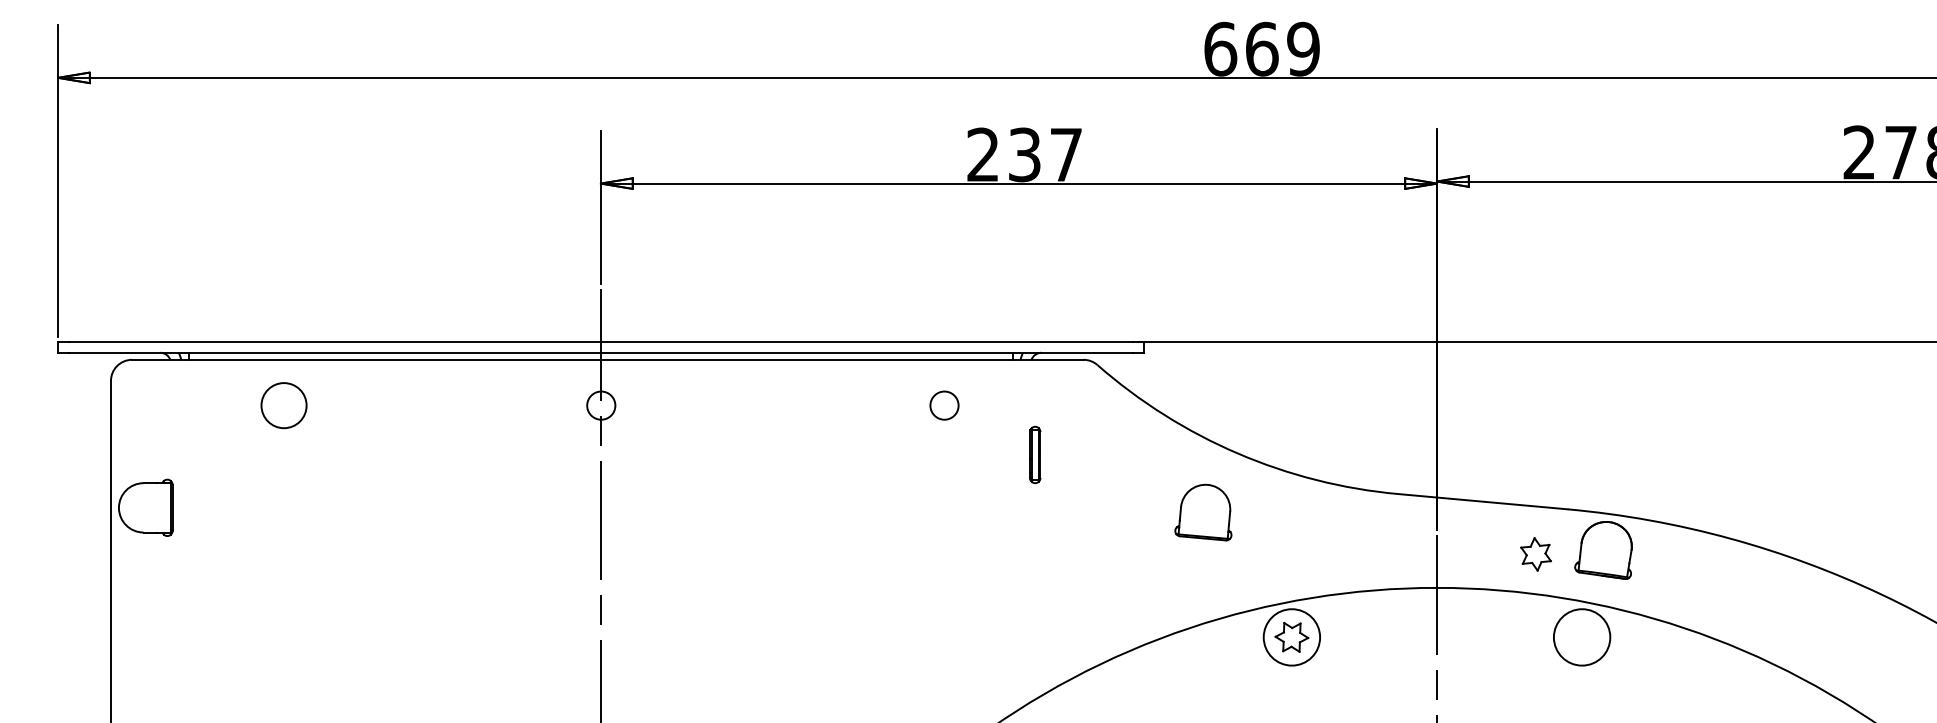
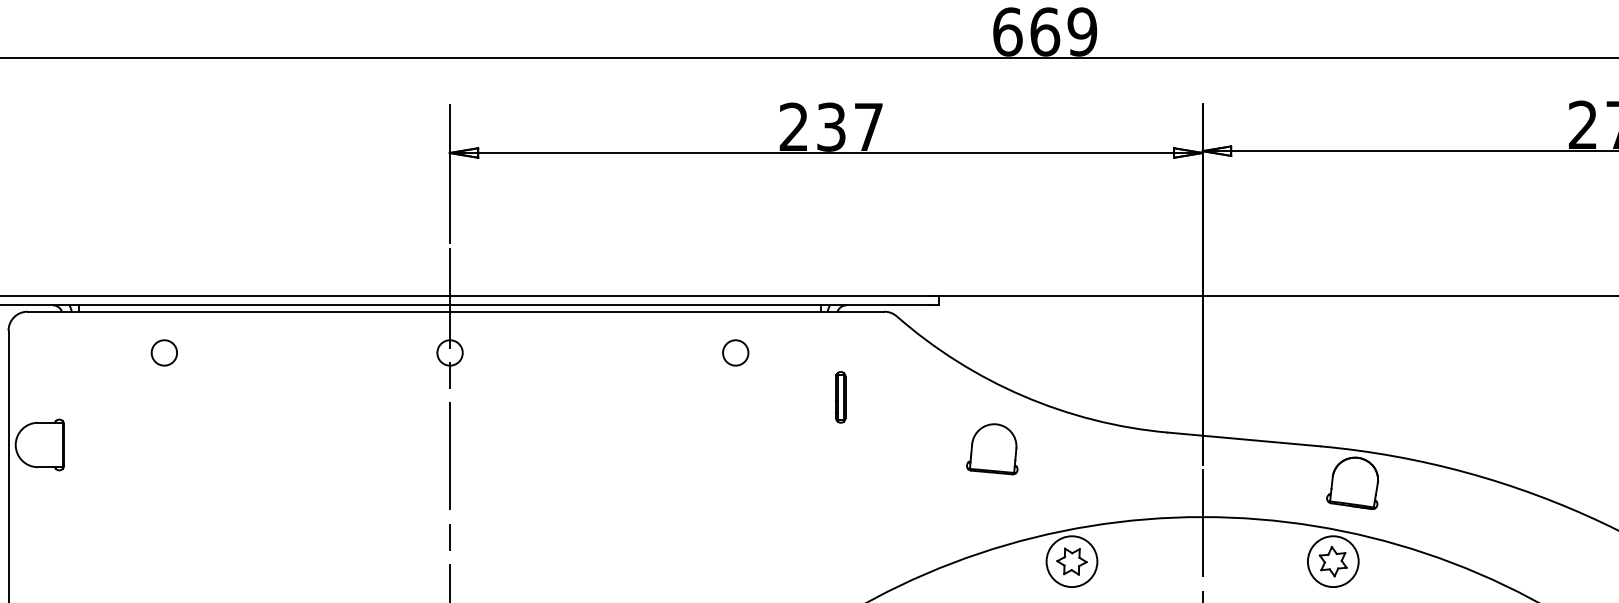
circle: (283, 405) -> (163, 352), size x0.62
circle: (944, 405) -> (735, 352), moved
part: (1535, 554) -> (1332, 561), moved

